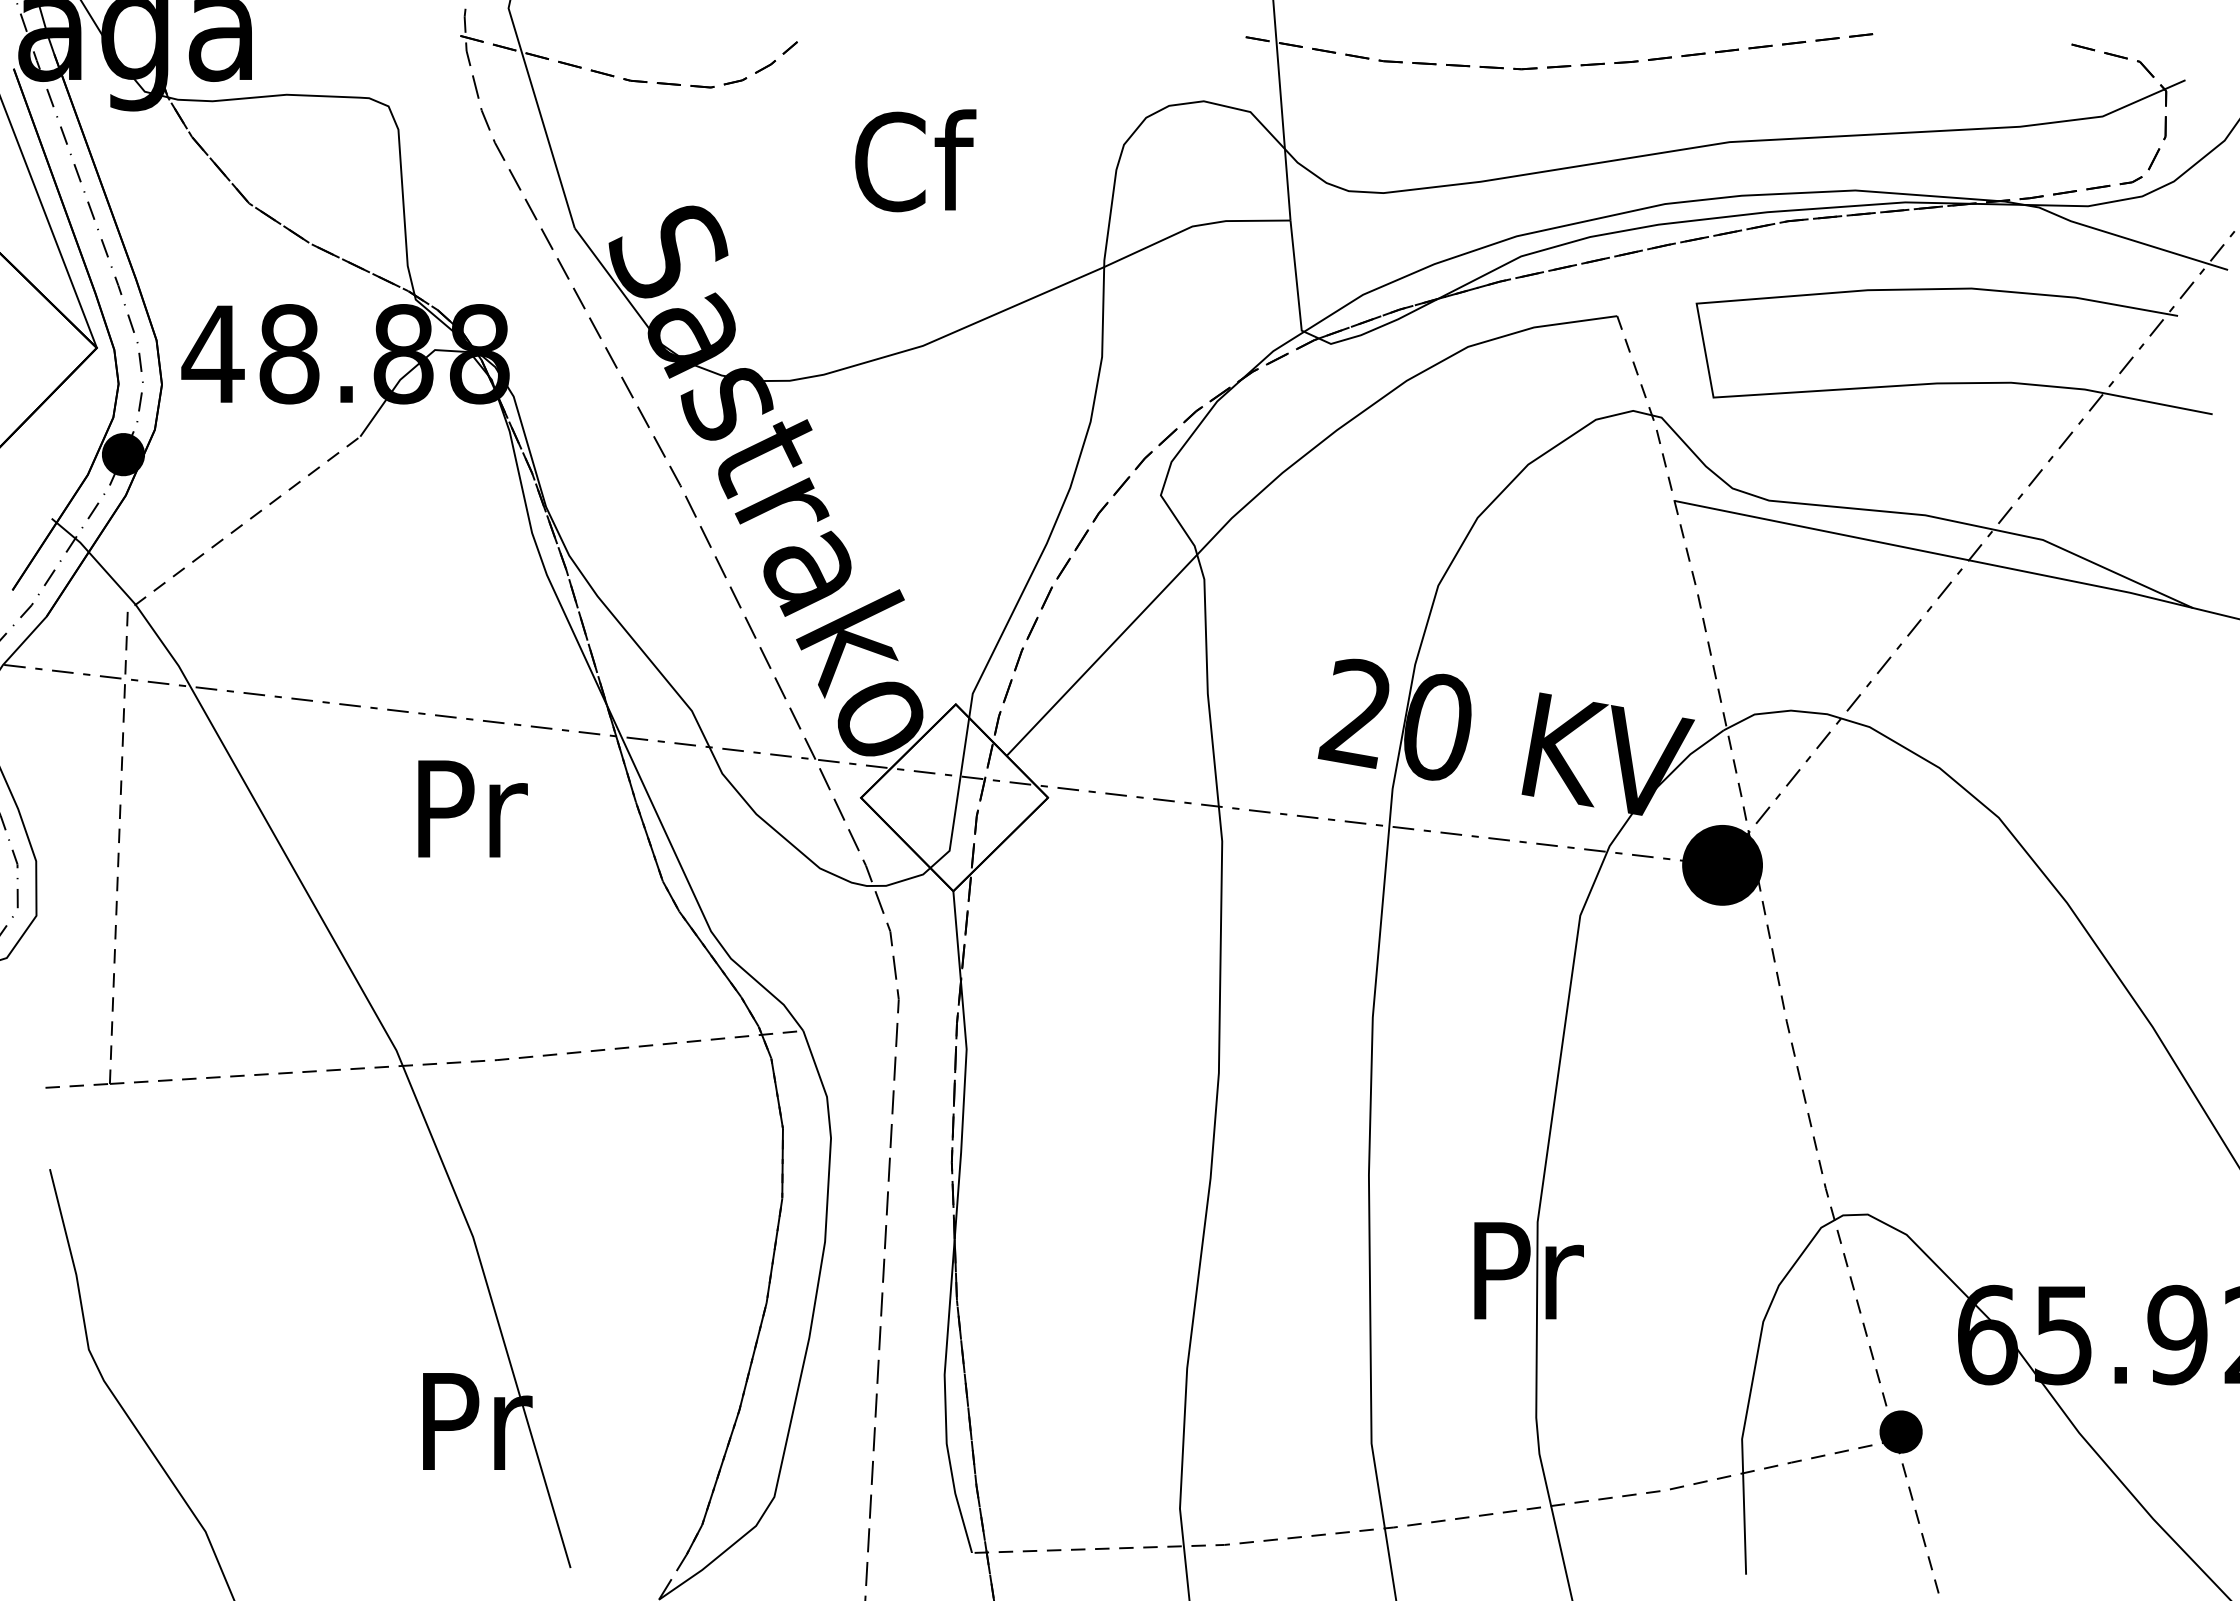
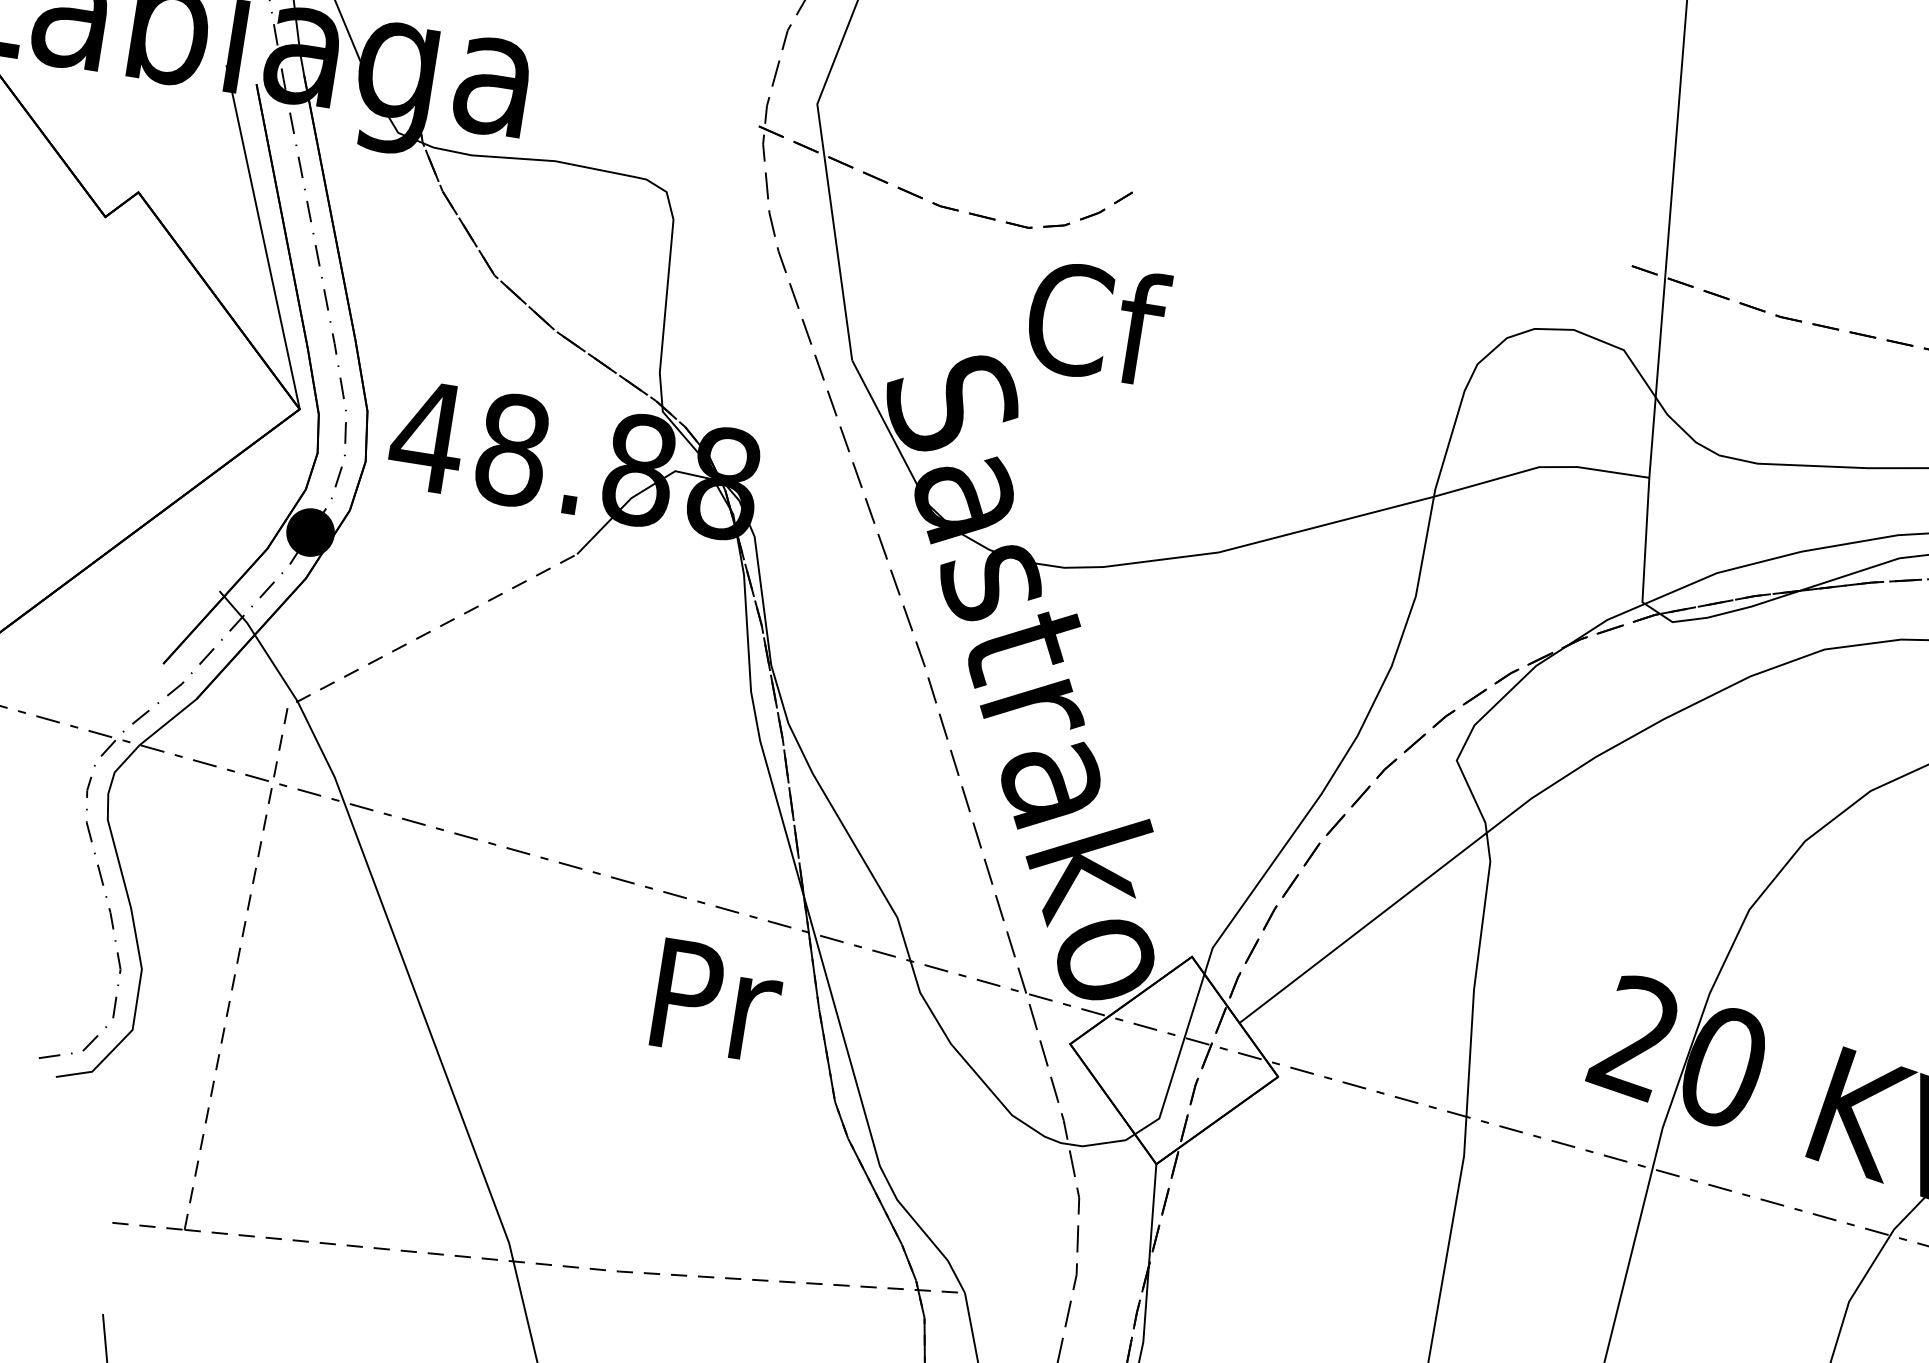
text: (915, 160) -> (1097, 321), moved
text: (472, 808) -> (717, 1000), moved

